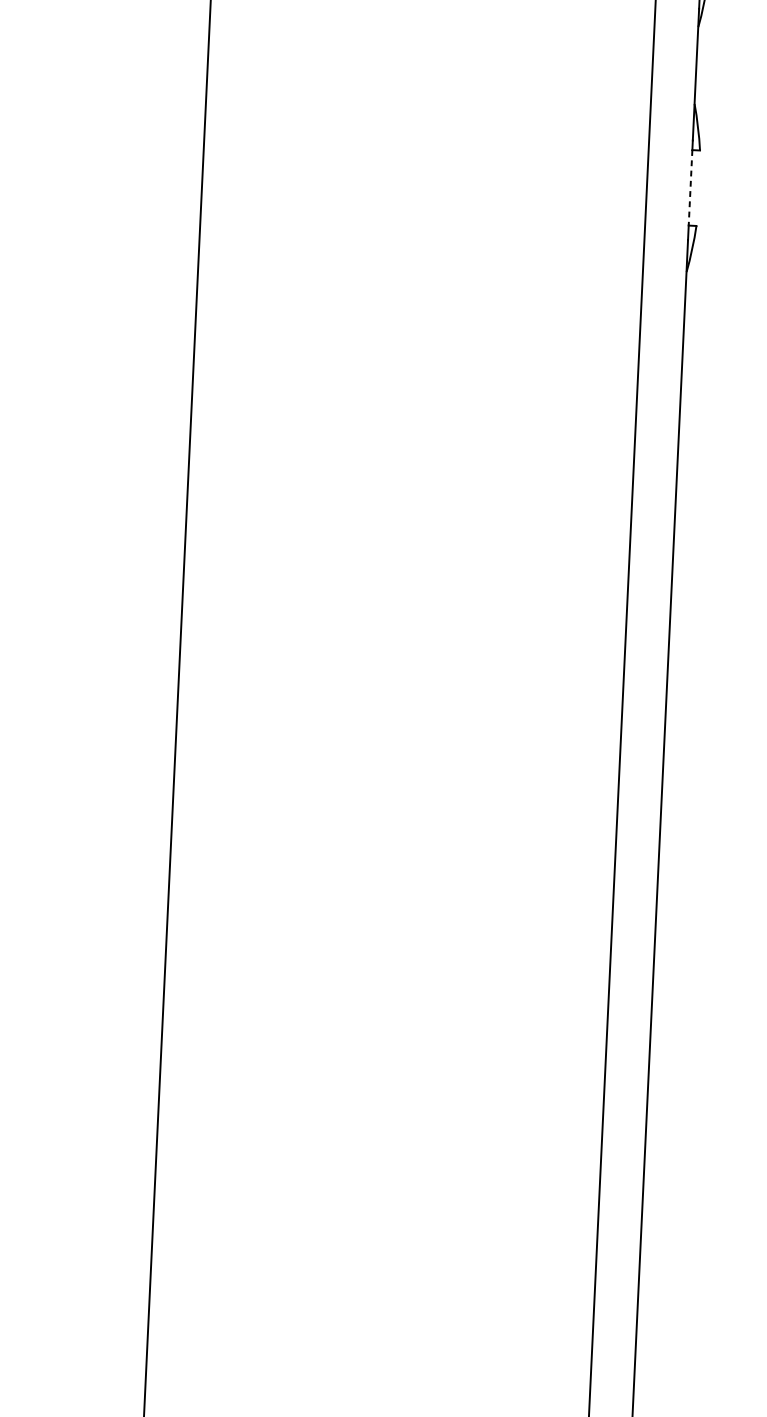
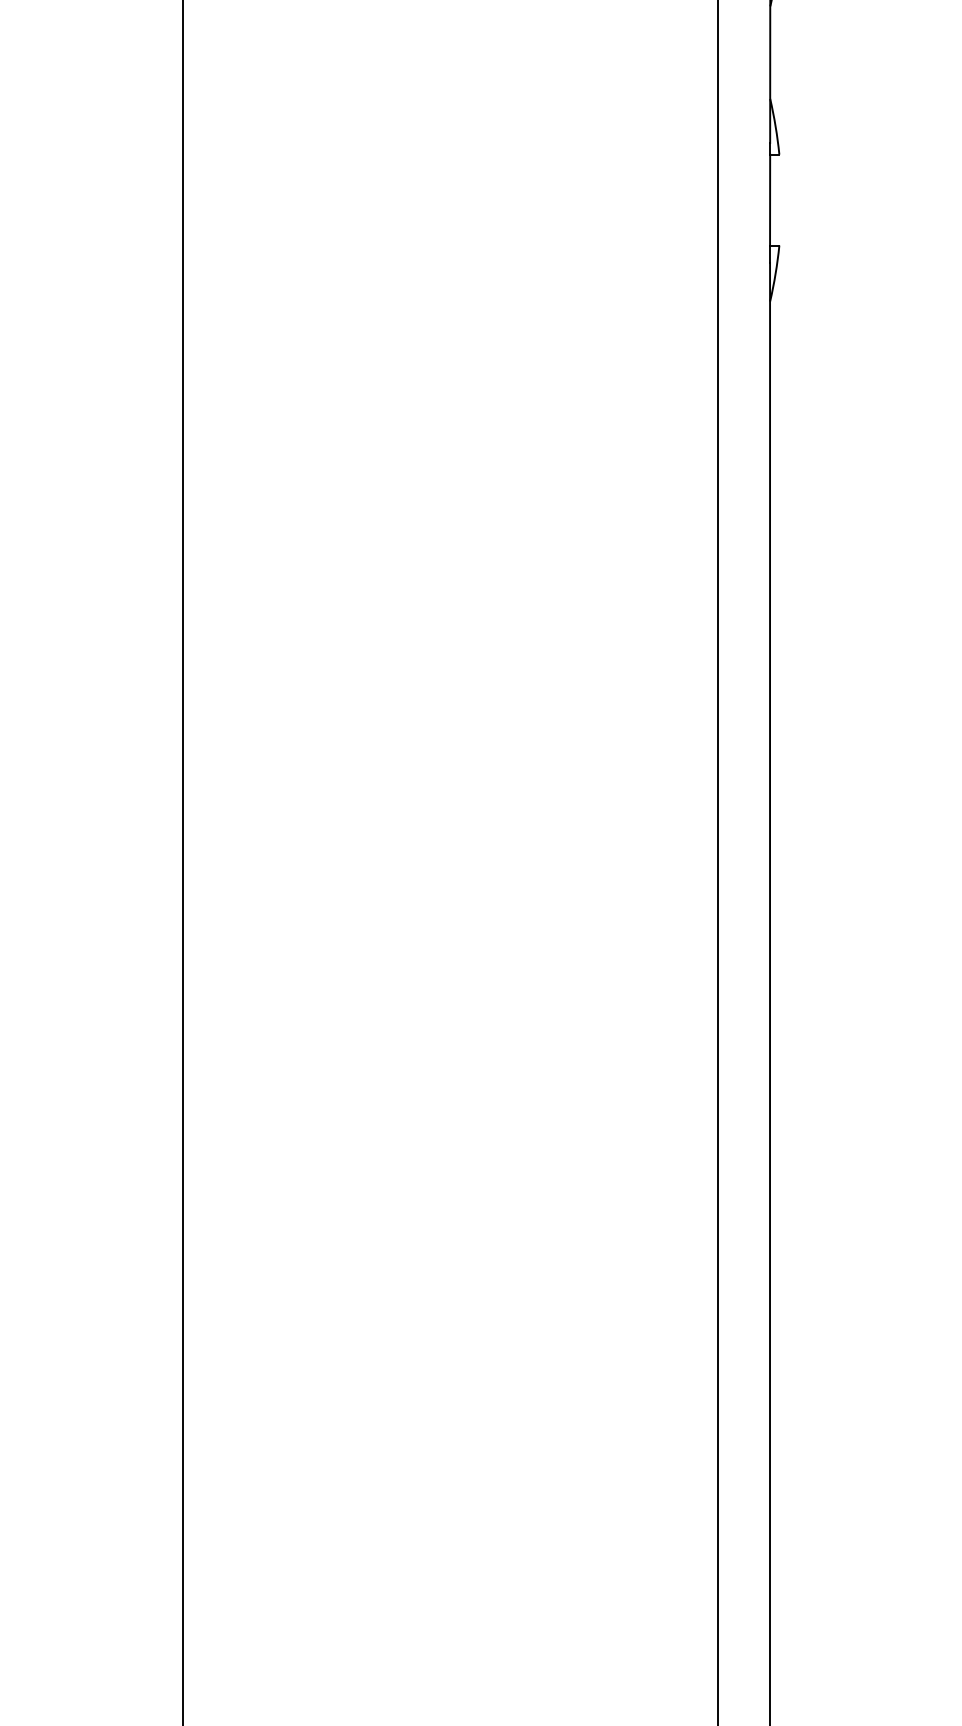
line: (690, 188) -> (770, 200), dashed -> solid

